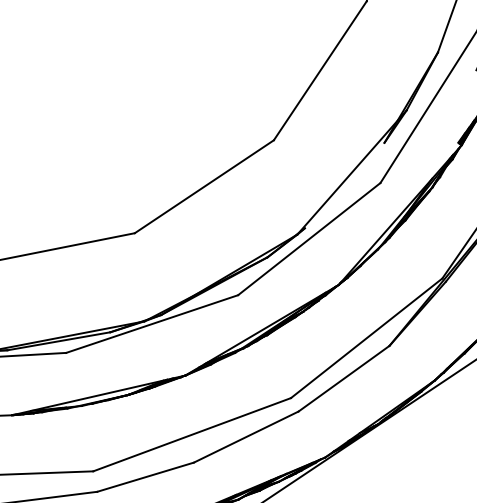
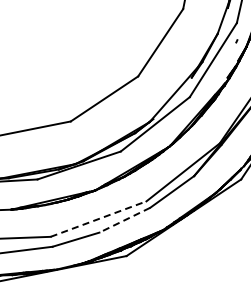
line: (194, 433) -> (99, 218), solid -> dashed
line: (245, 437) -> (124, 220), solid -> dashed

